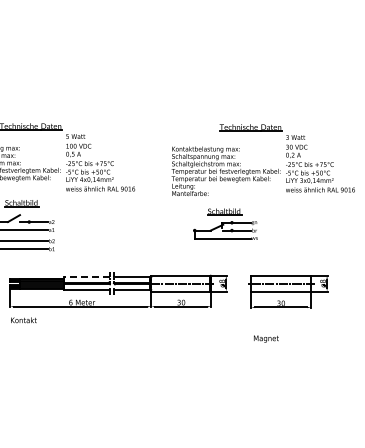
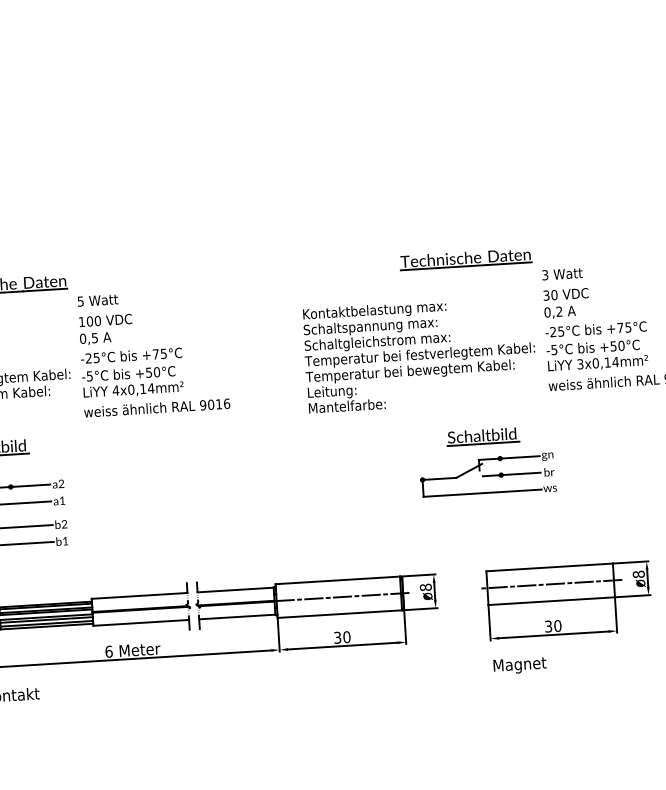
part: (225, 223) -> (486, 460), moved
line: (86, 277) -> (138, 596), dashed -> solid
text: (266, 338) -> (520, 664), moved

